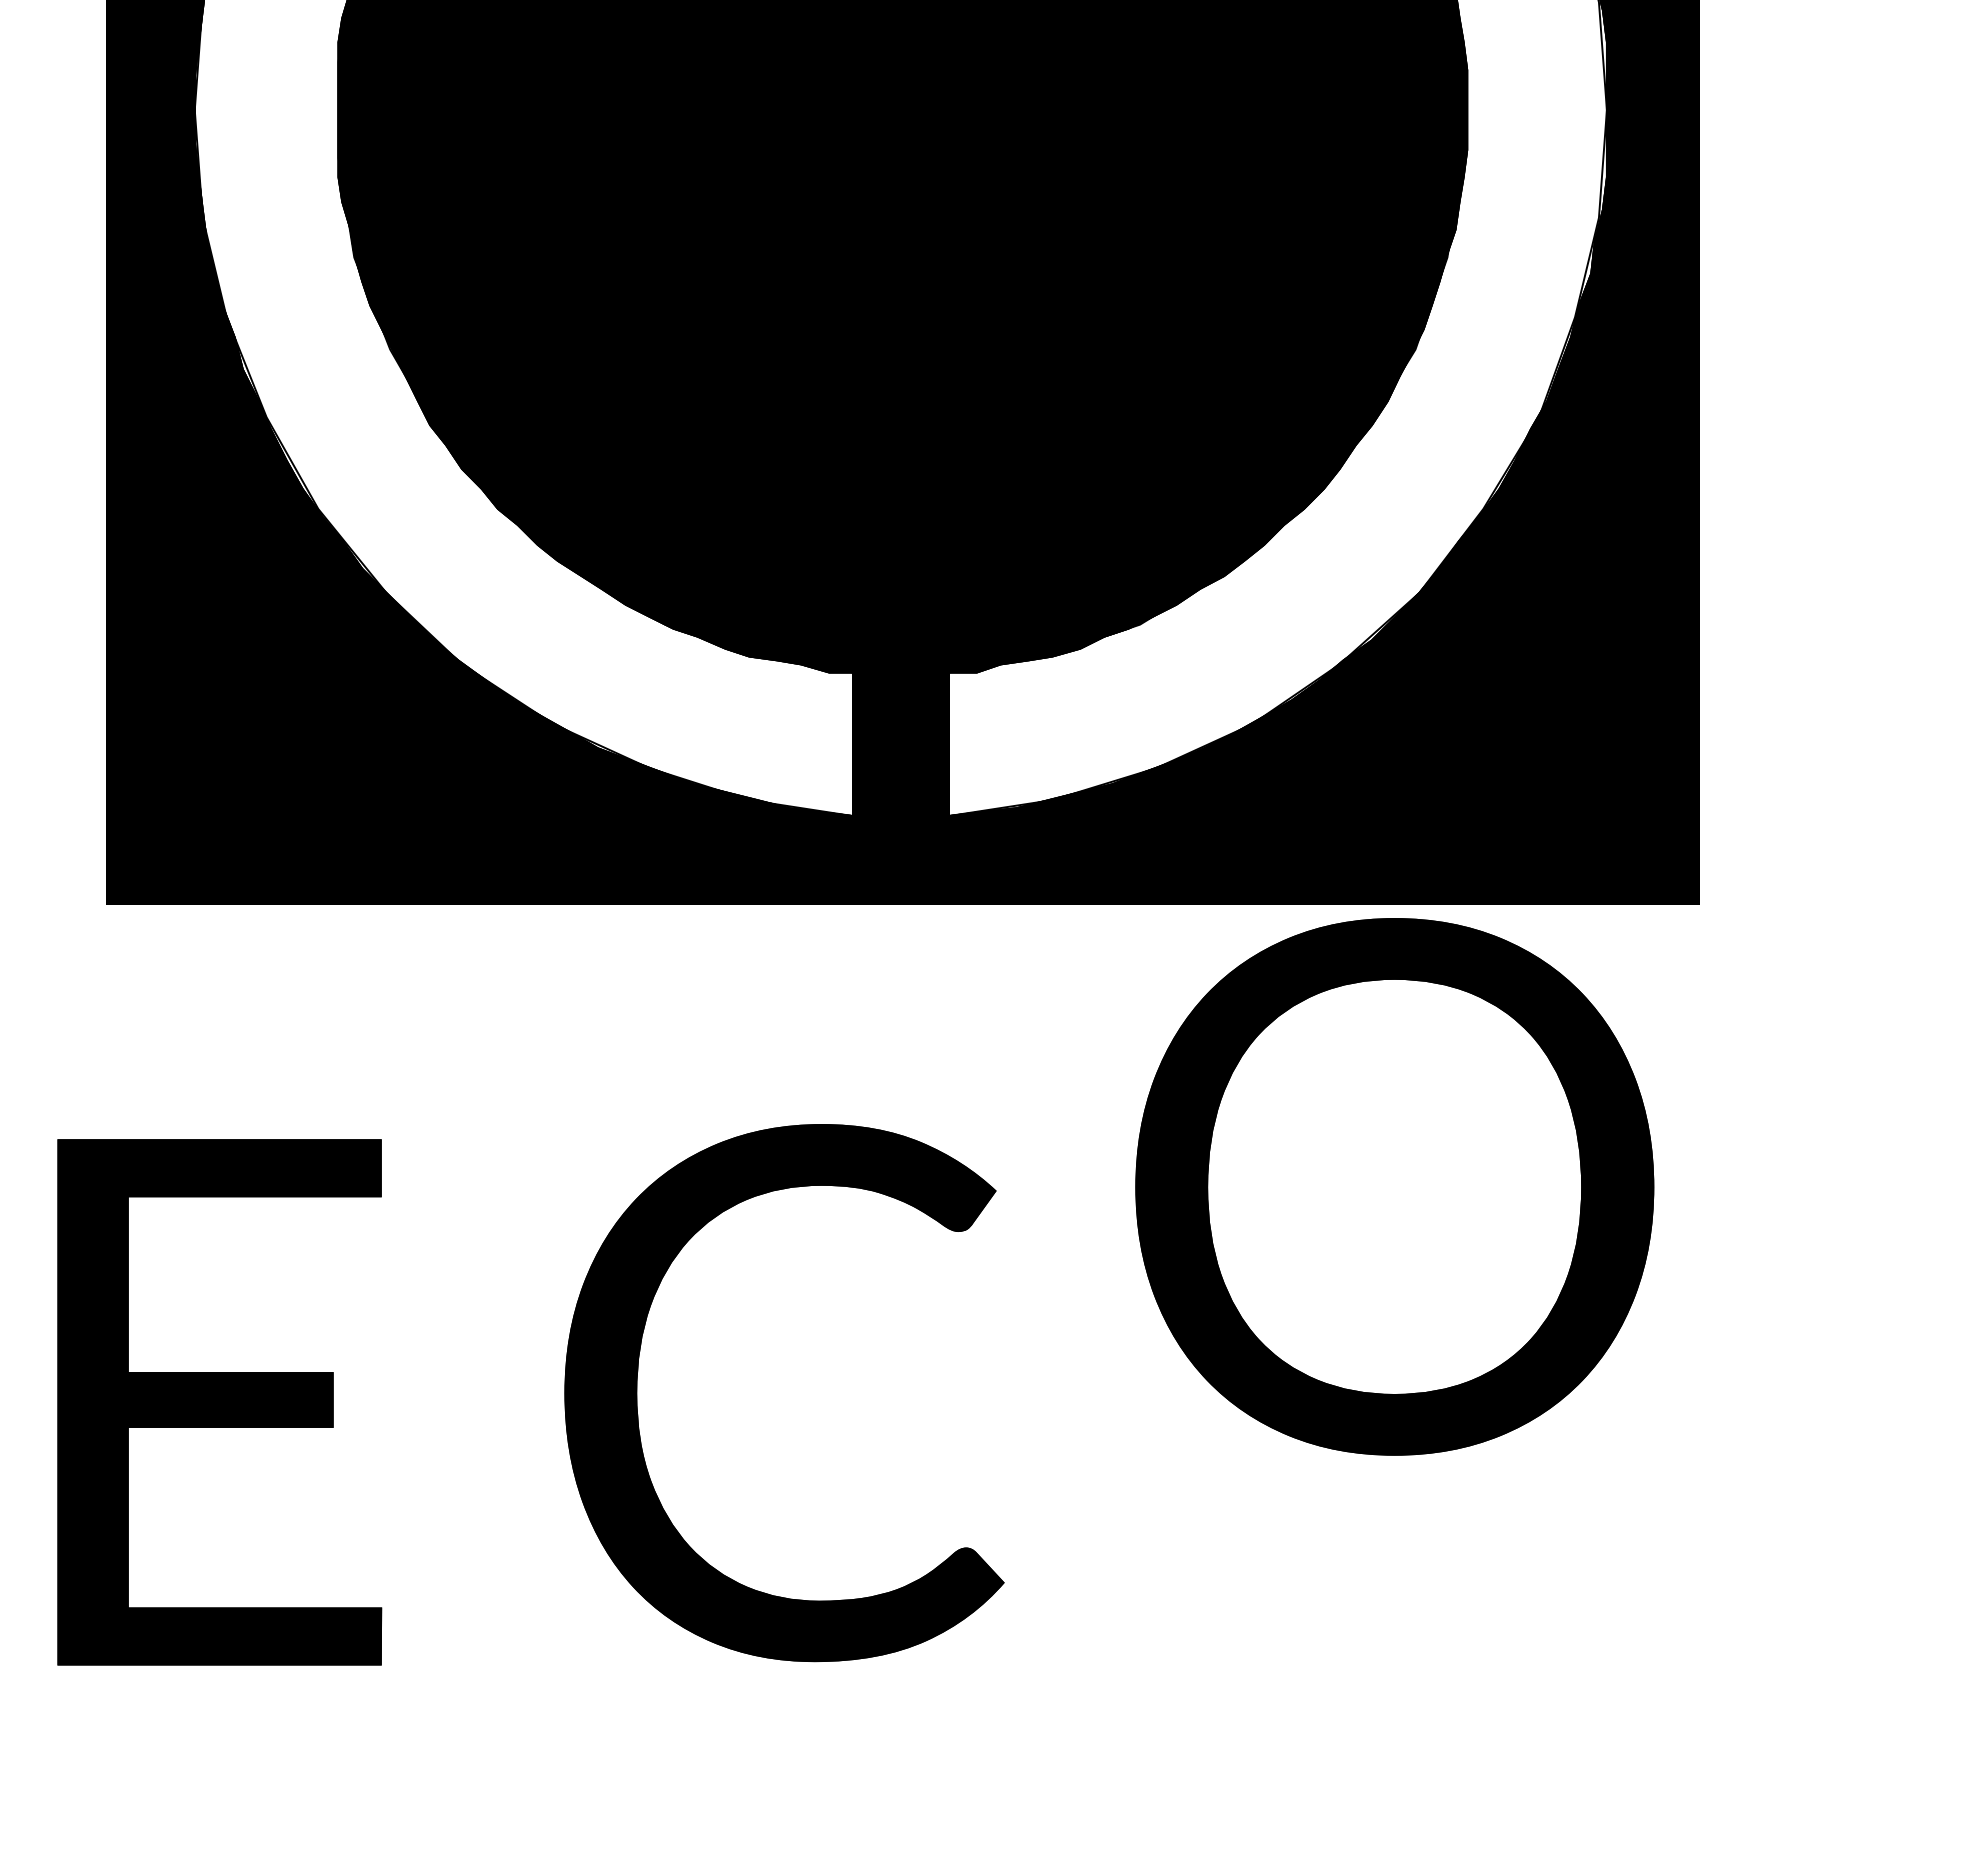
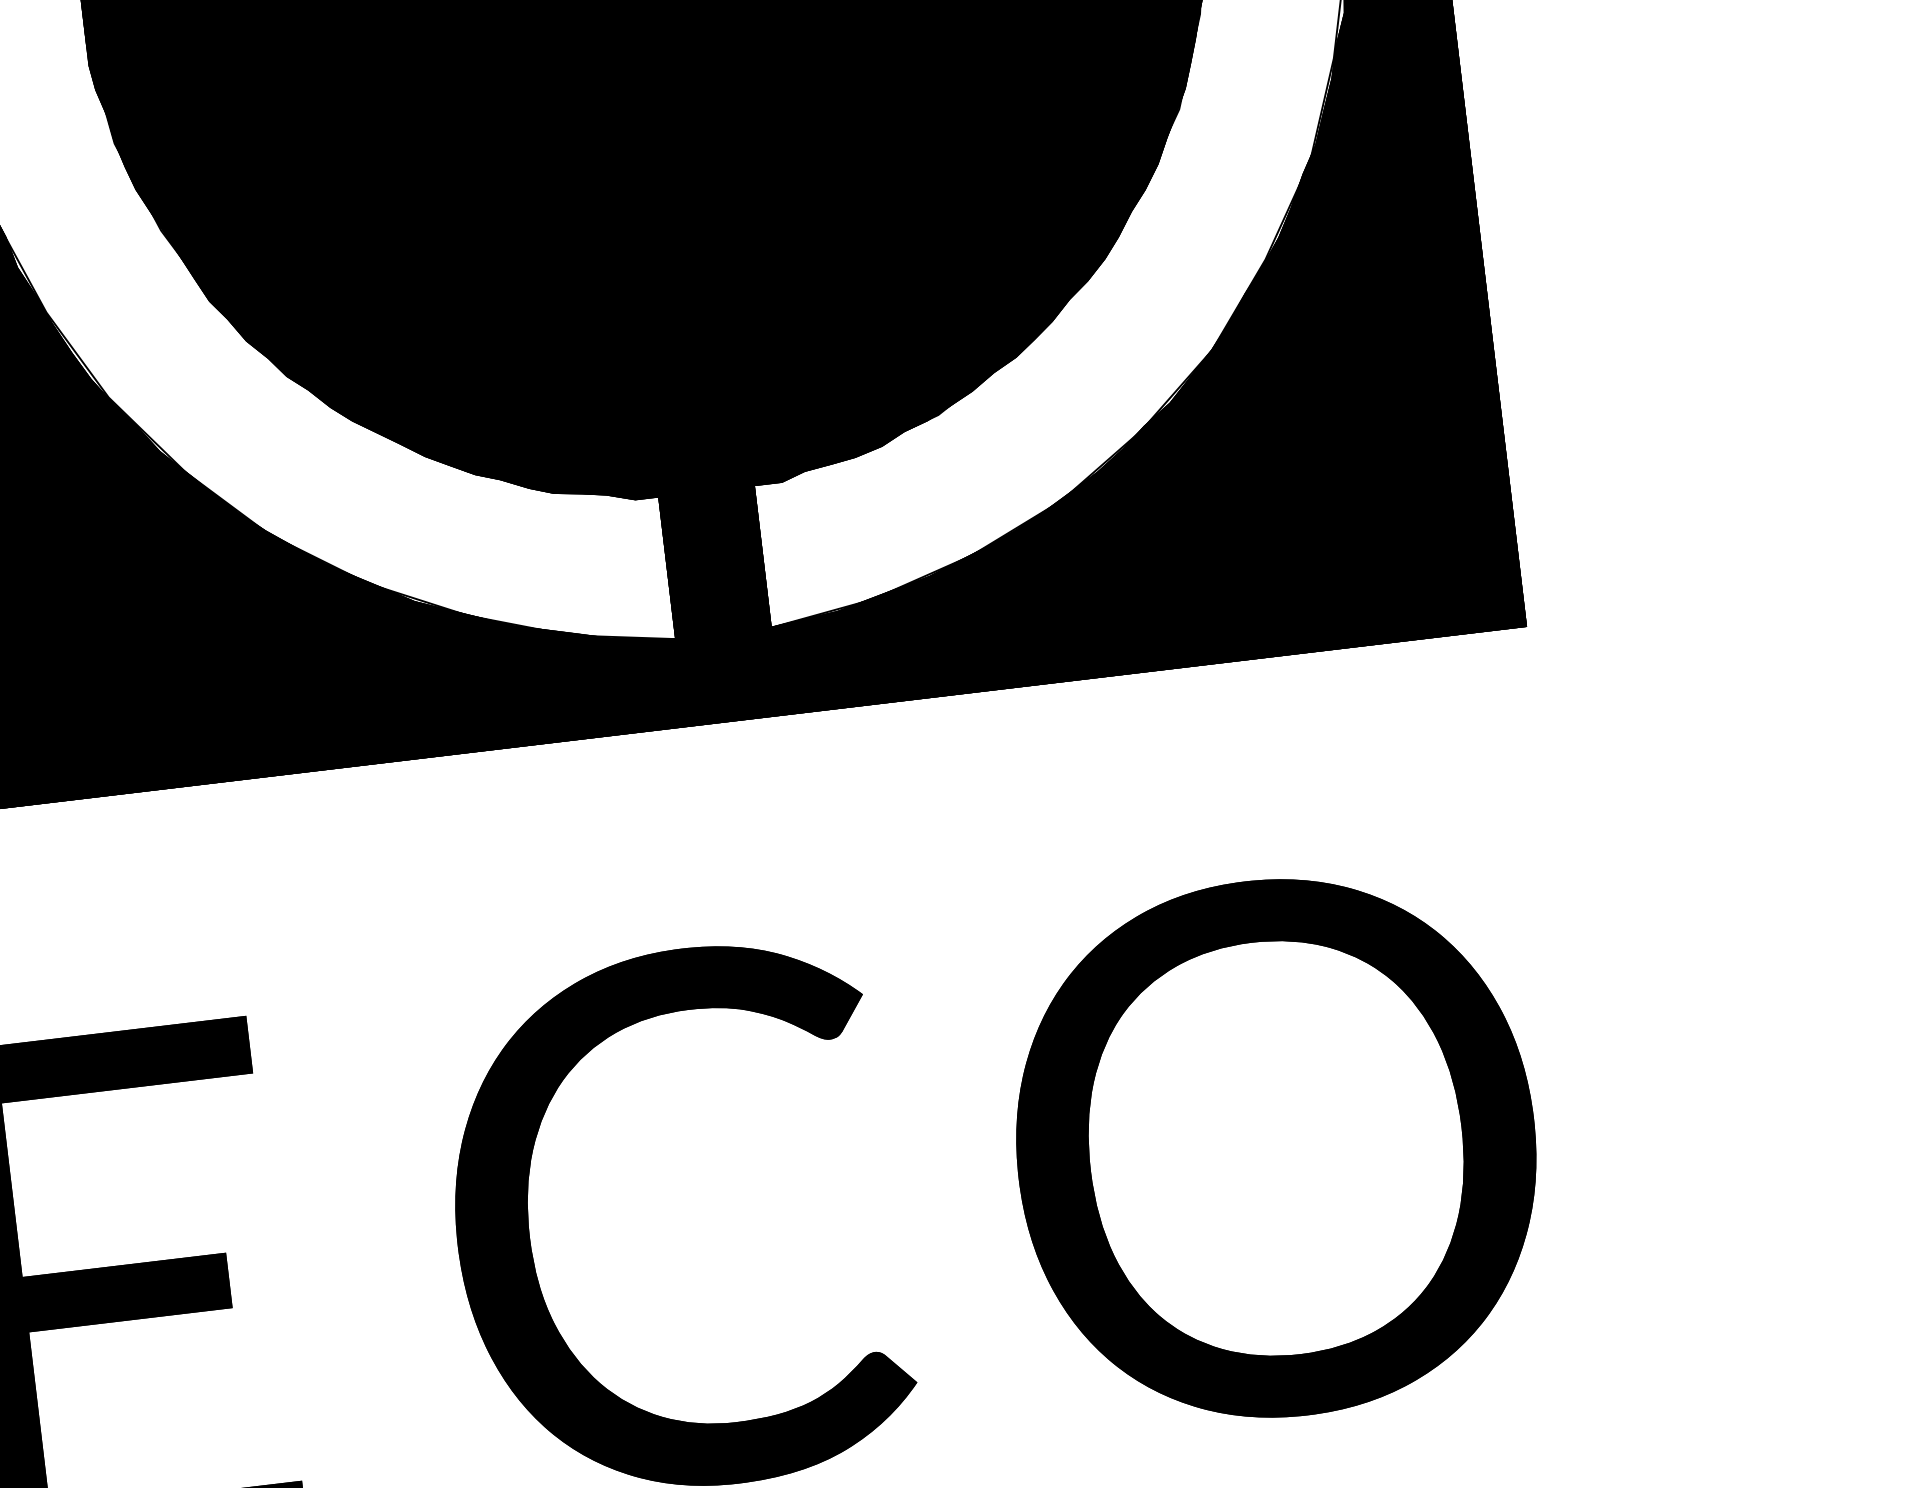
text: (1394, 1186) -> (1275, 1148), moved

